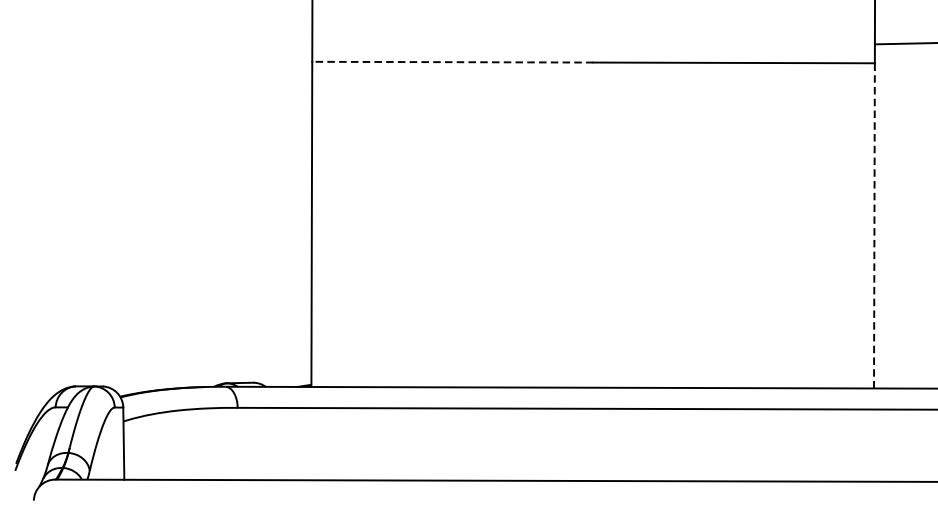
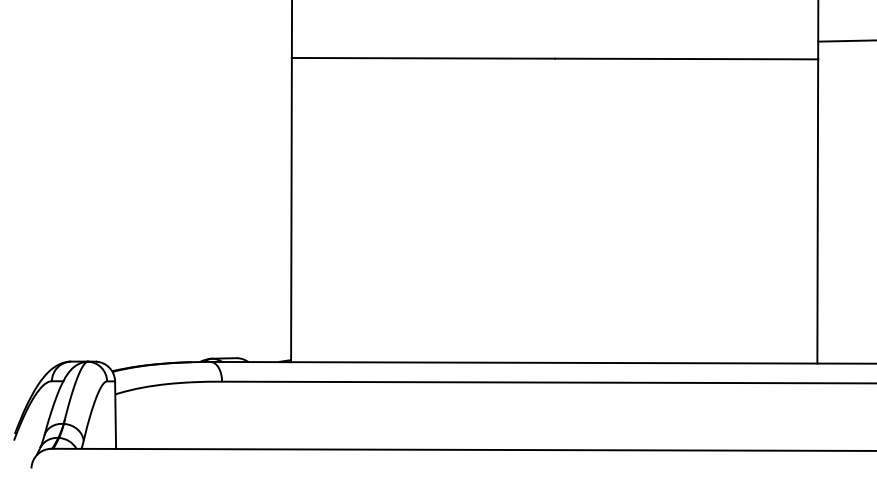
line: (452, 62) -> (423, 58), dashed -> solid
line: (874, 224) -> (817, 210), dashed -> solid

